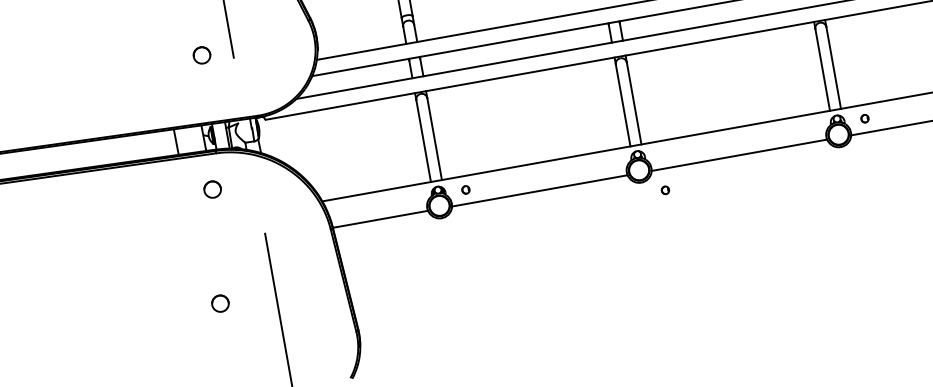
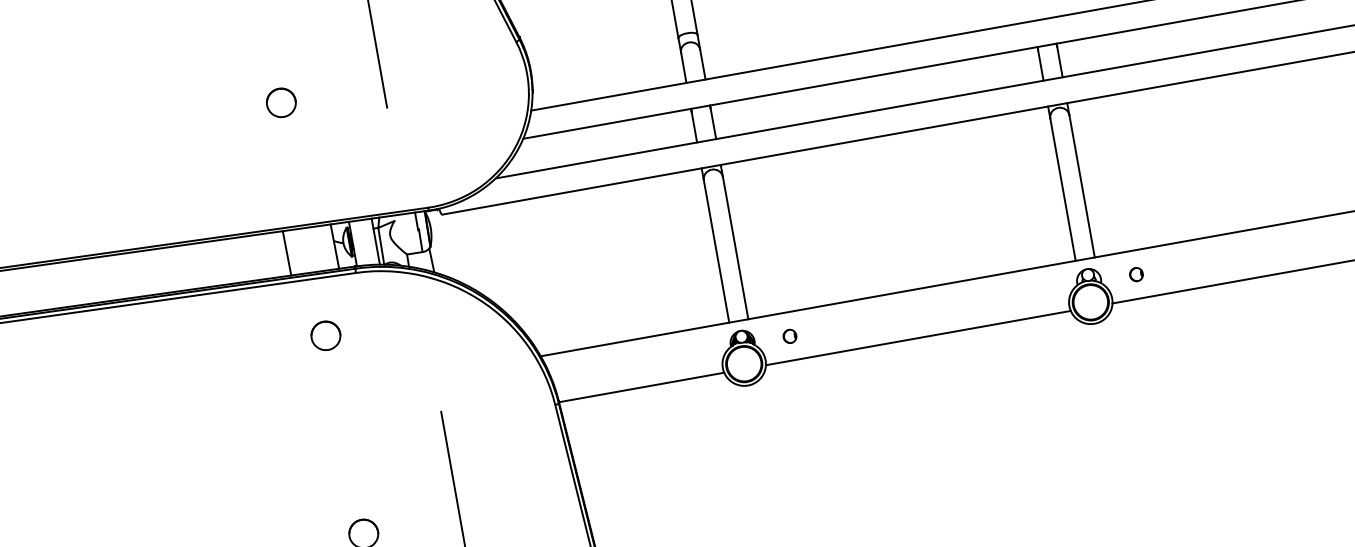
part: (201, 55) -> (280, 102), moved
part: (212, 189) -> (325, 335), moved
part: (665, 190) -> (1136, 274), moved

